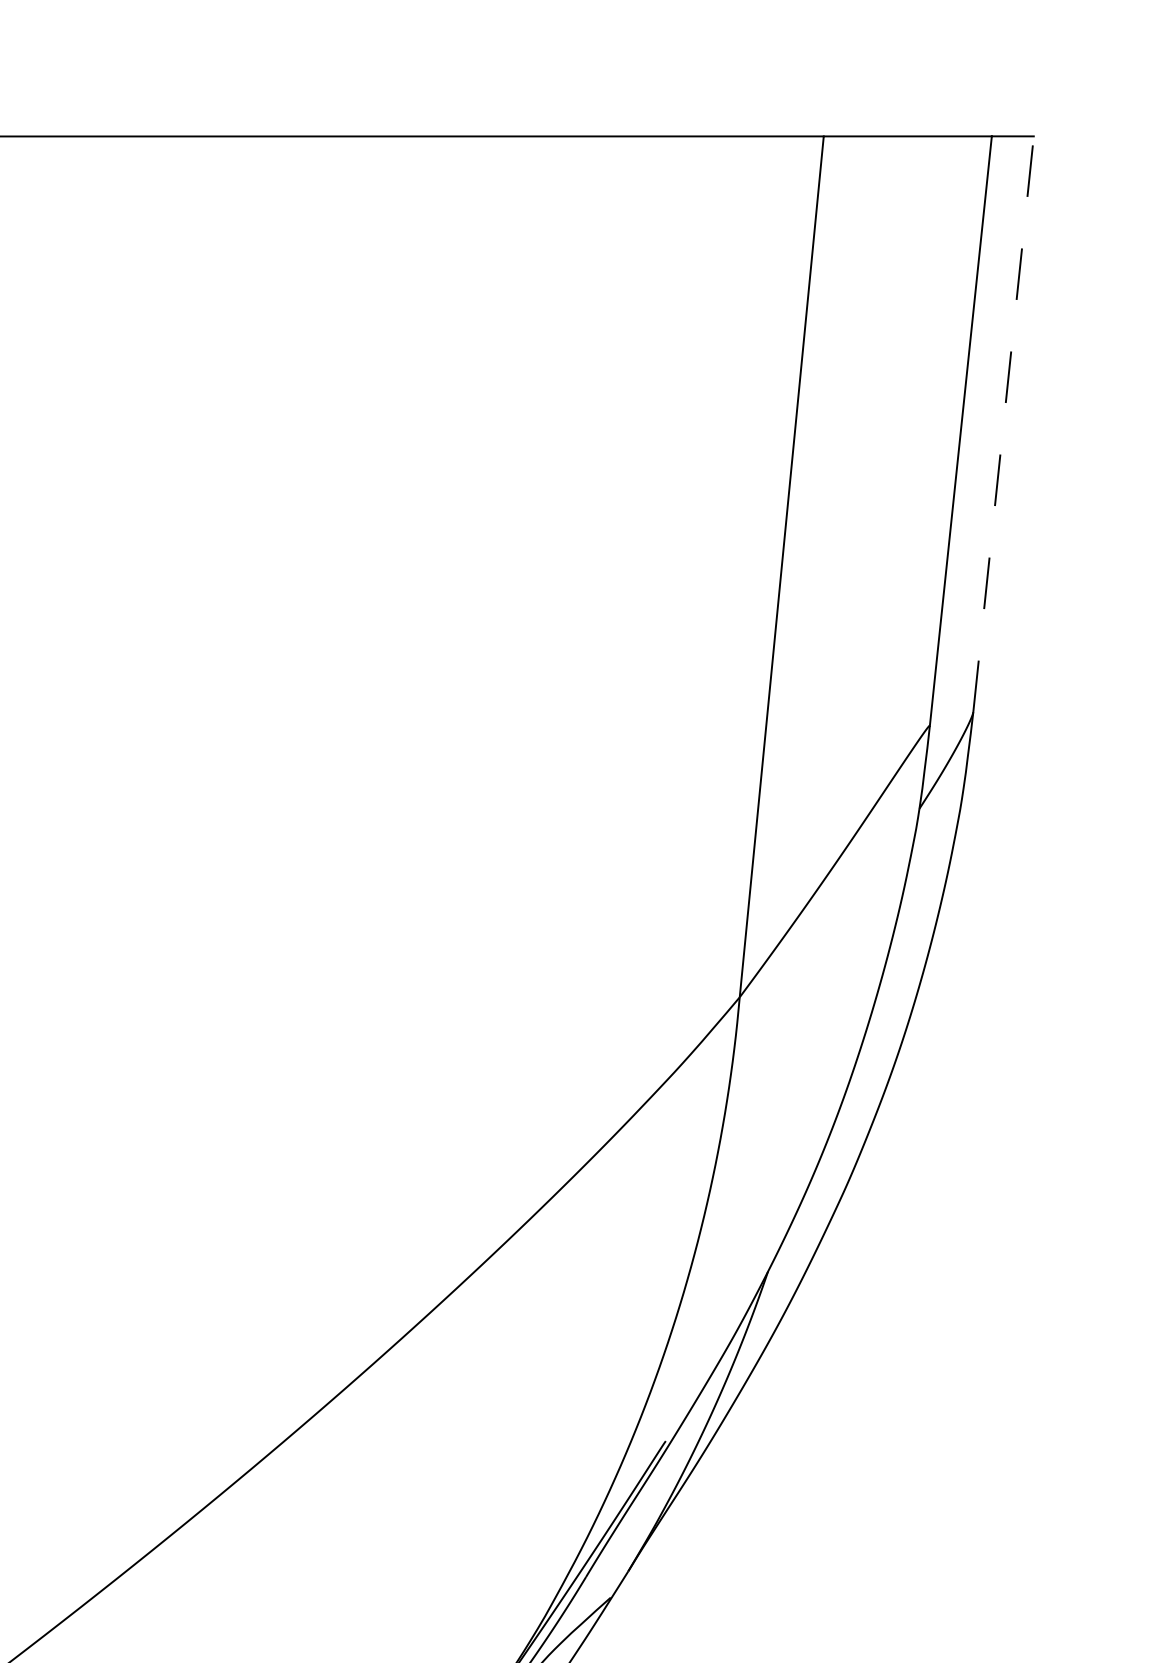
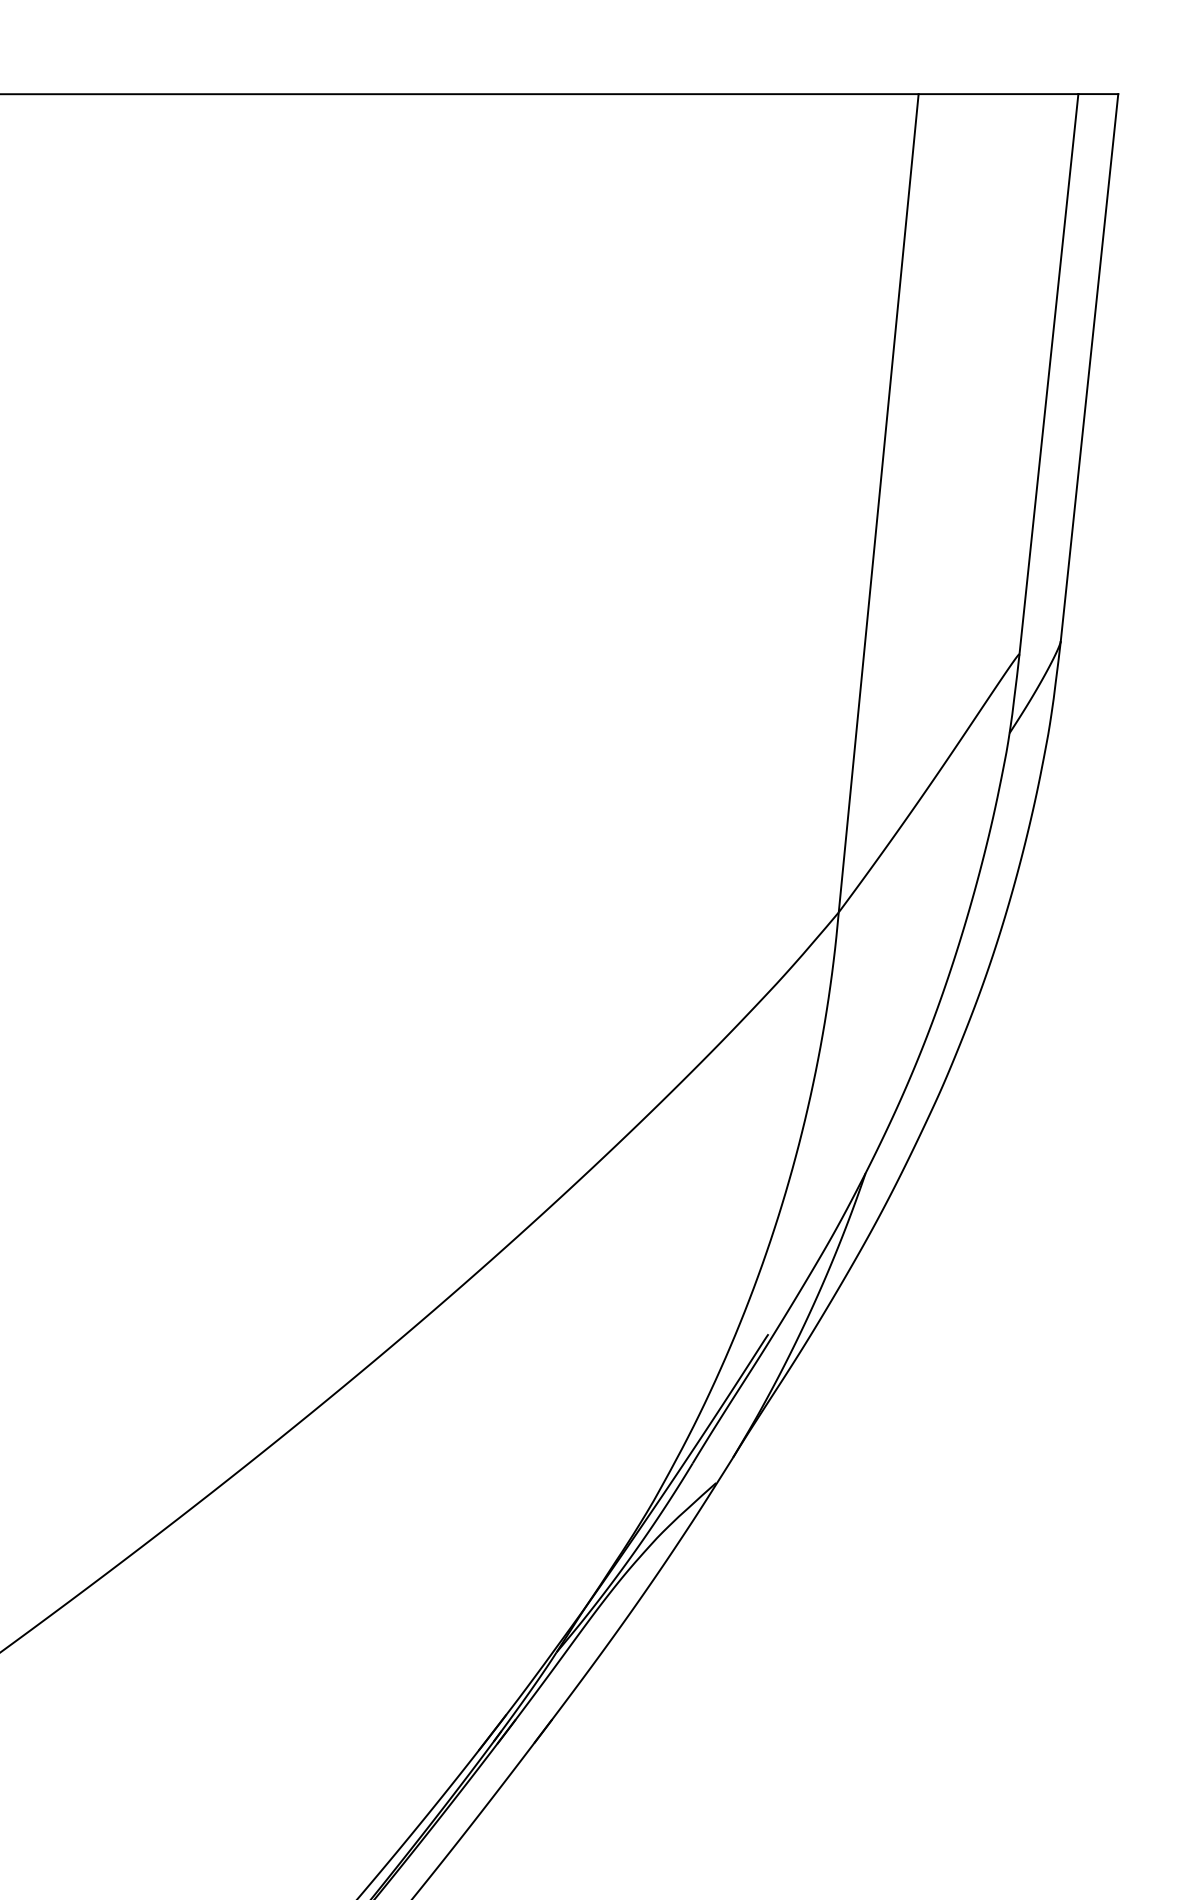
line: (1003, 424) -> (1089, 367), dashed -> solid

